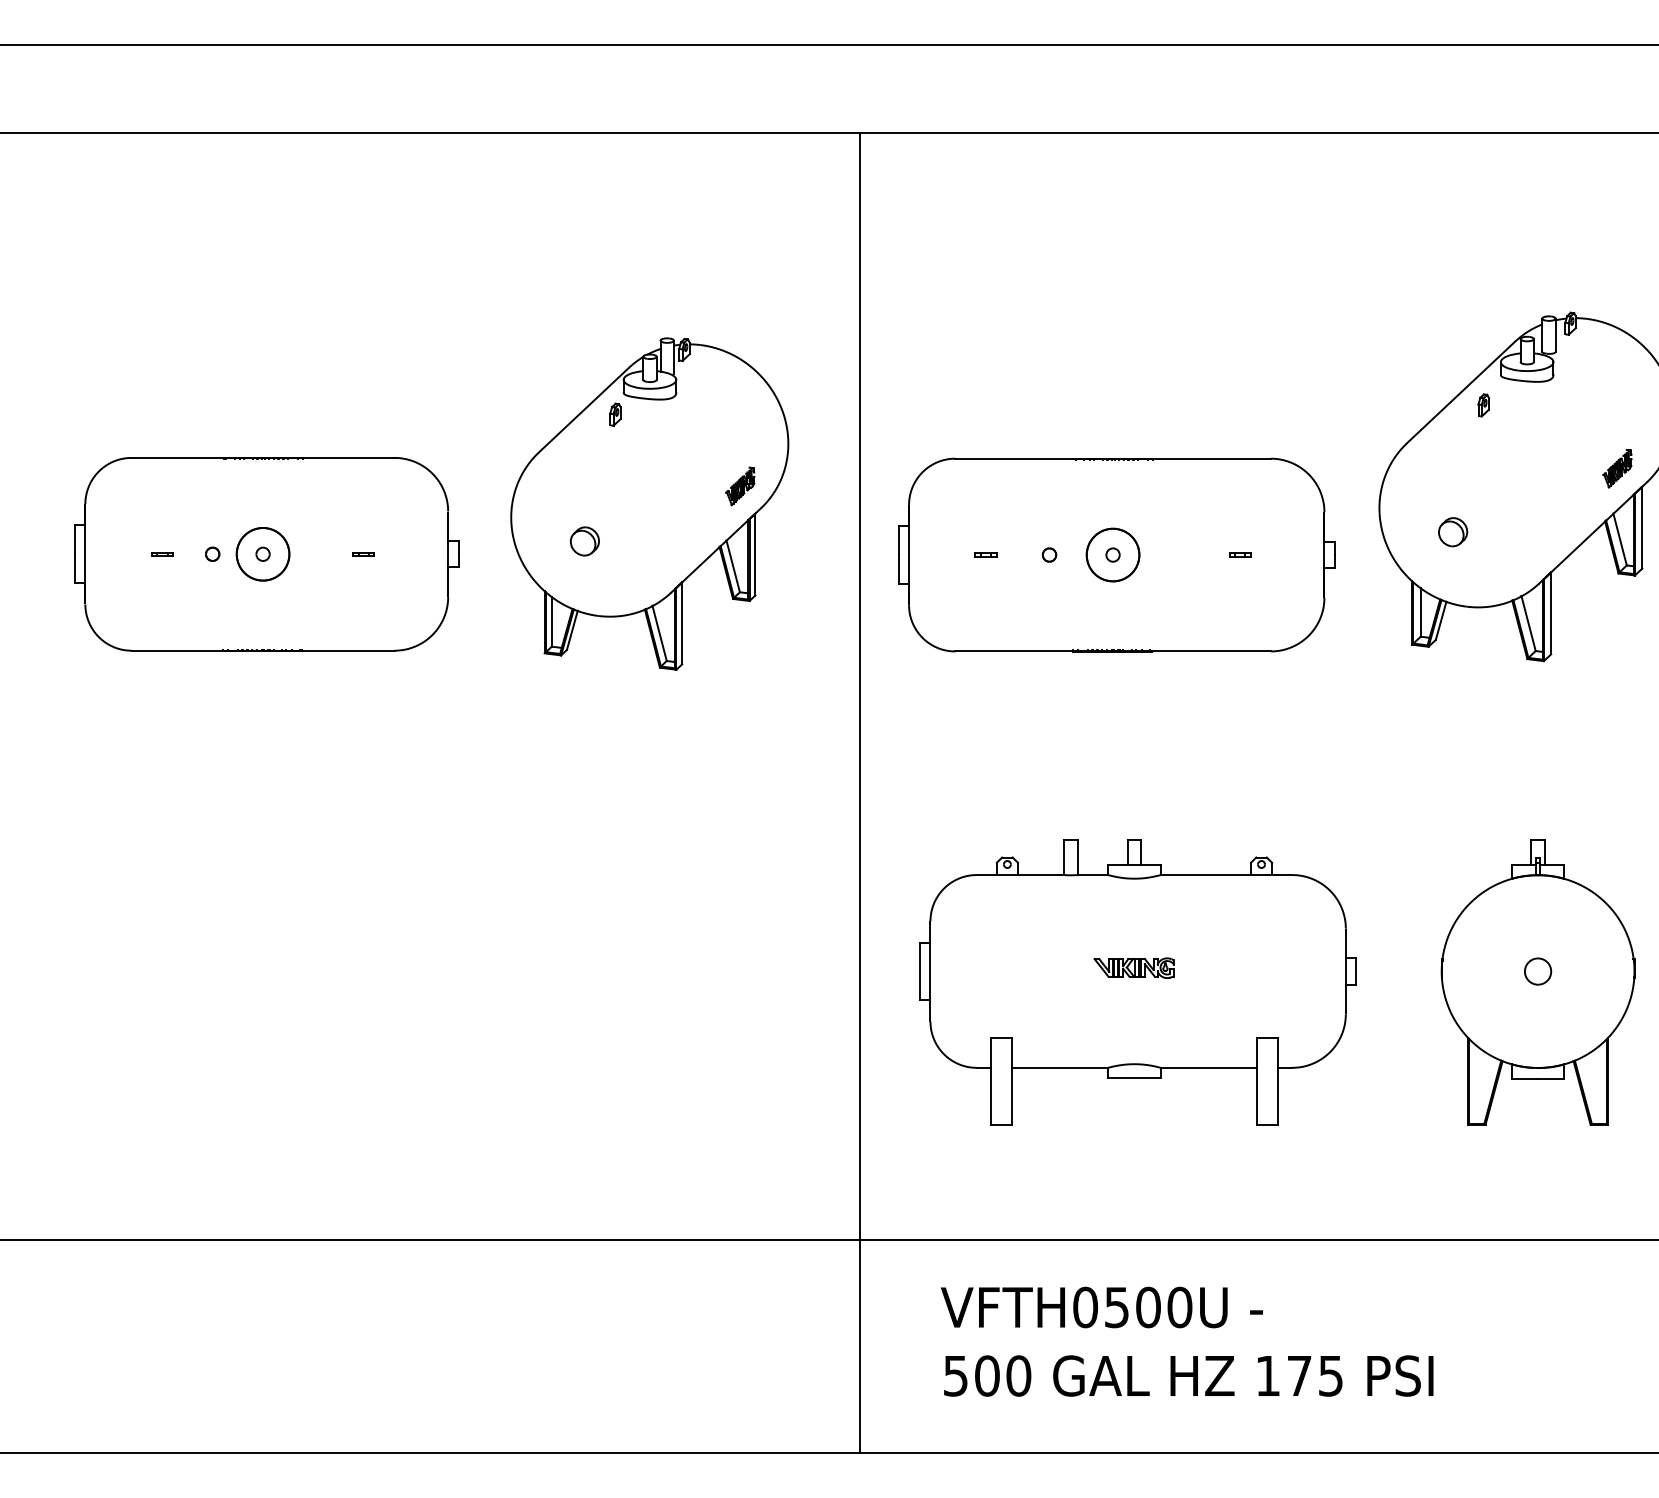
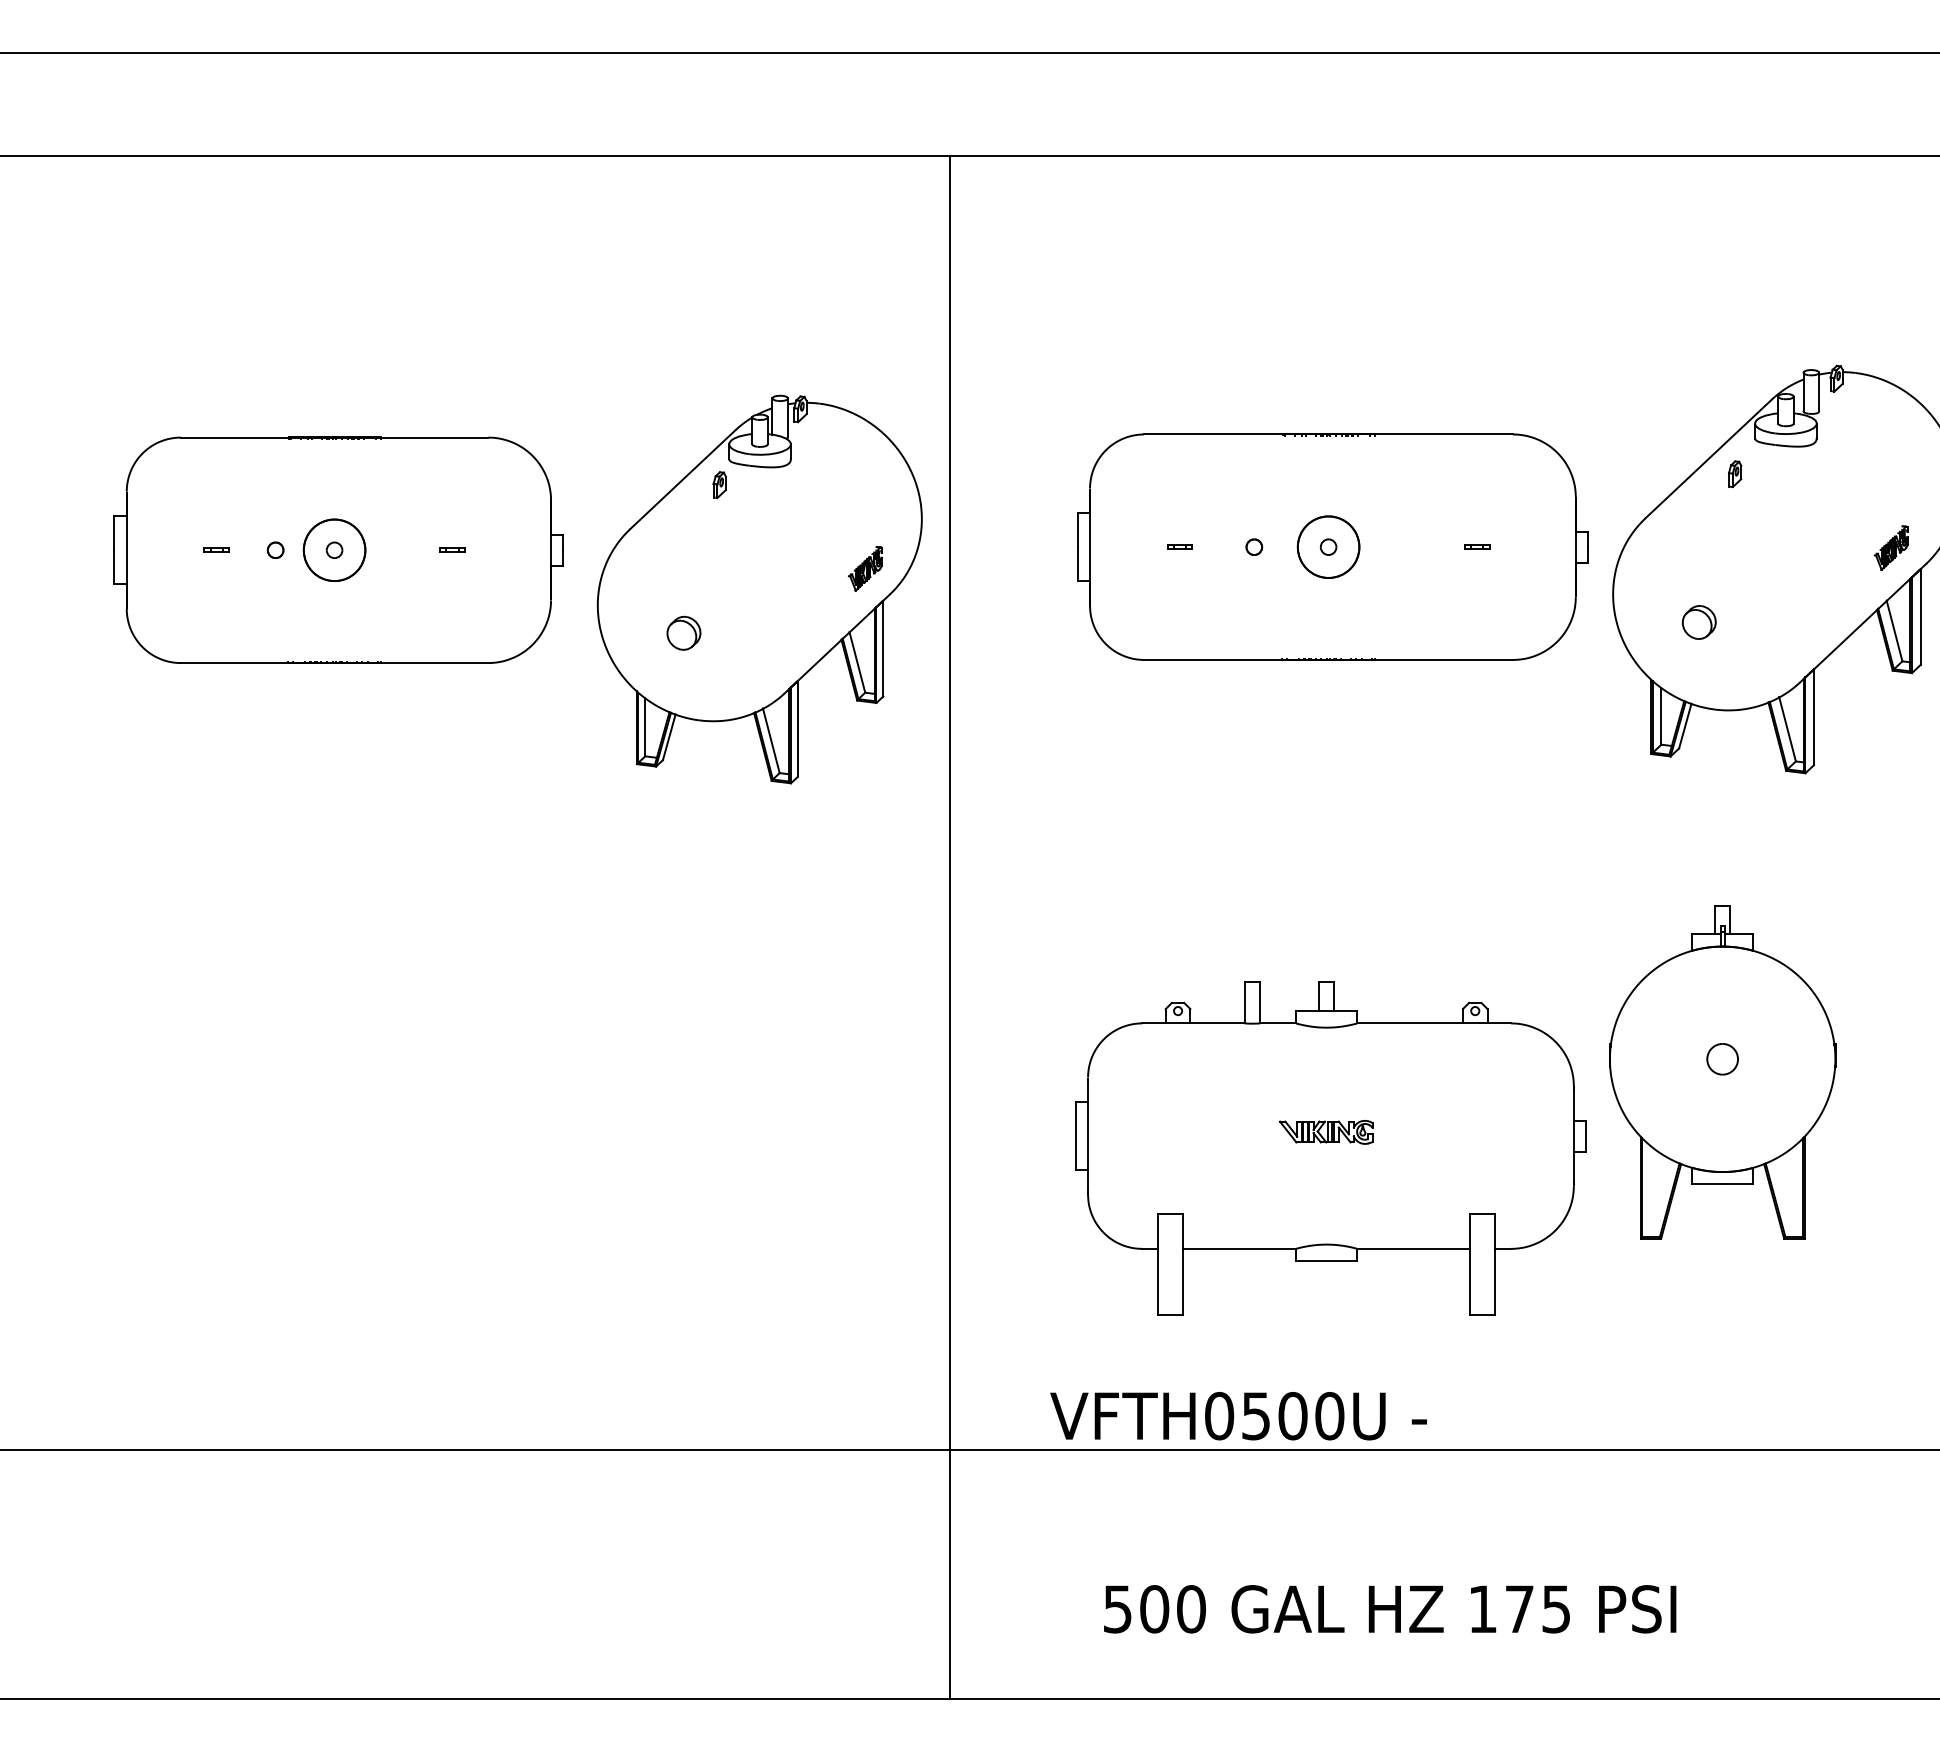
part: (266, 553) -> (338, 549), moved
part: (1116, 554) -> (1332, 546), moved
line: (859, 793) -> (949, 927), moved
part: (1537, 982) -> (1722, 1072), moved
text: (1101, 1307) -> (1238, 1416), moved

